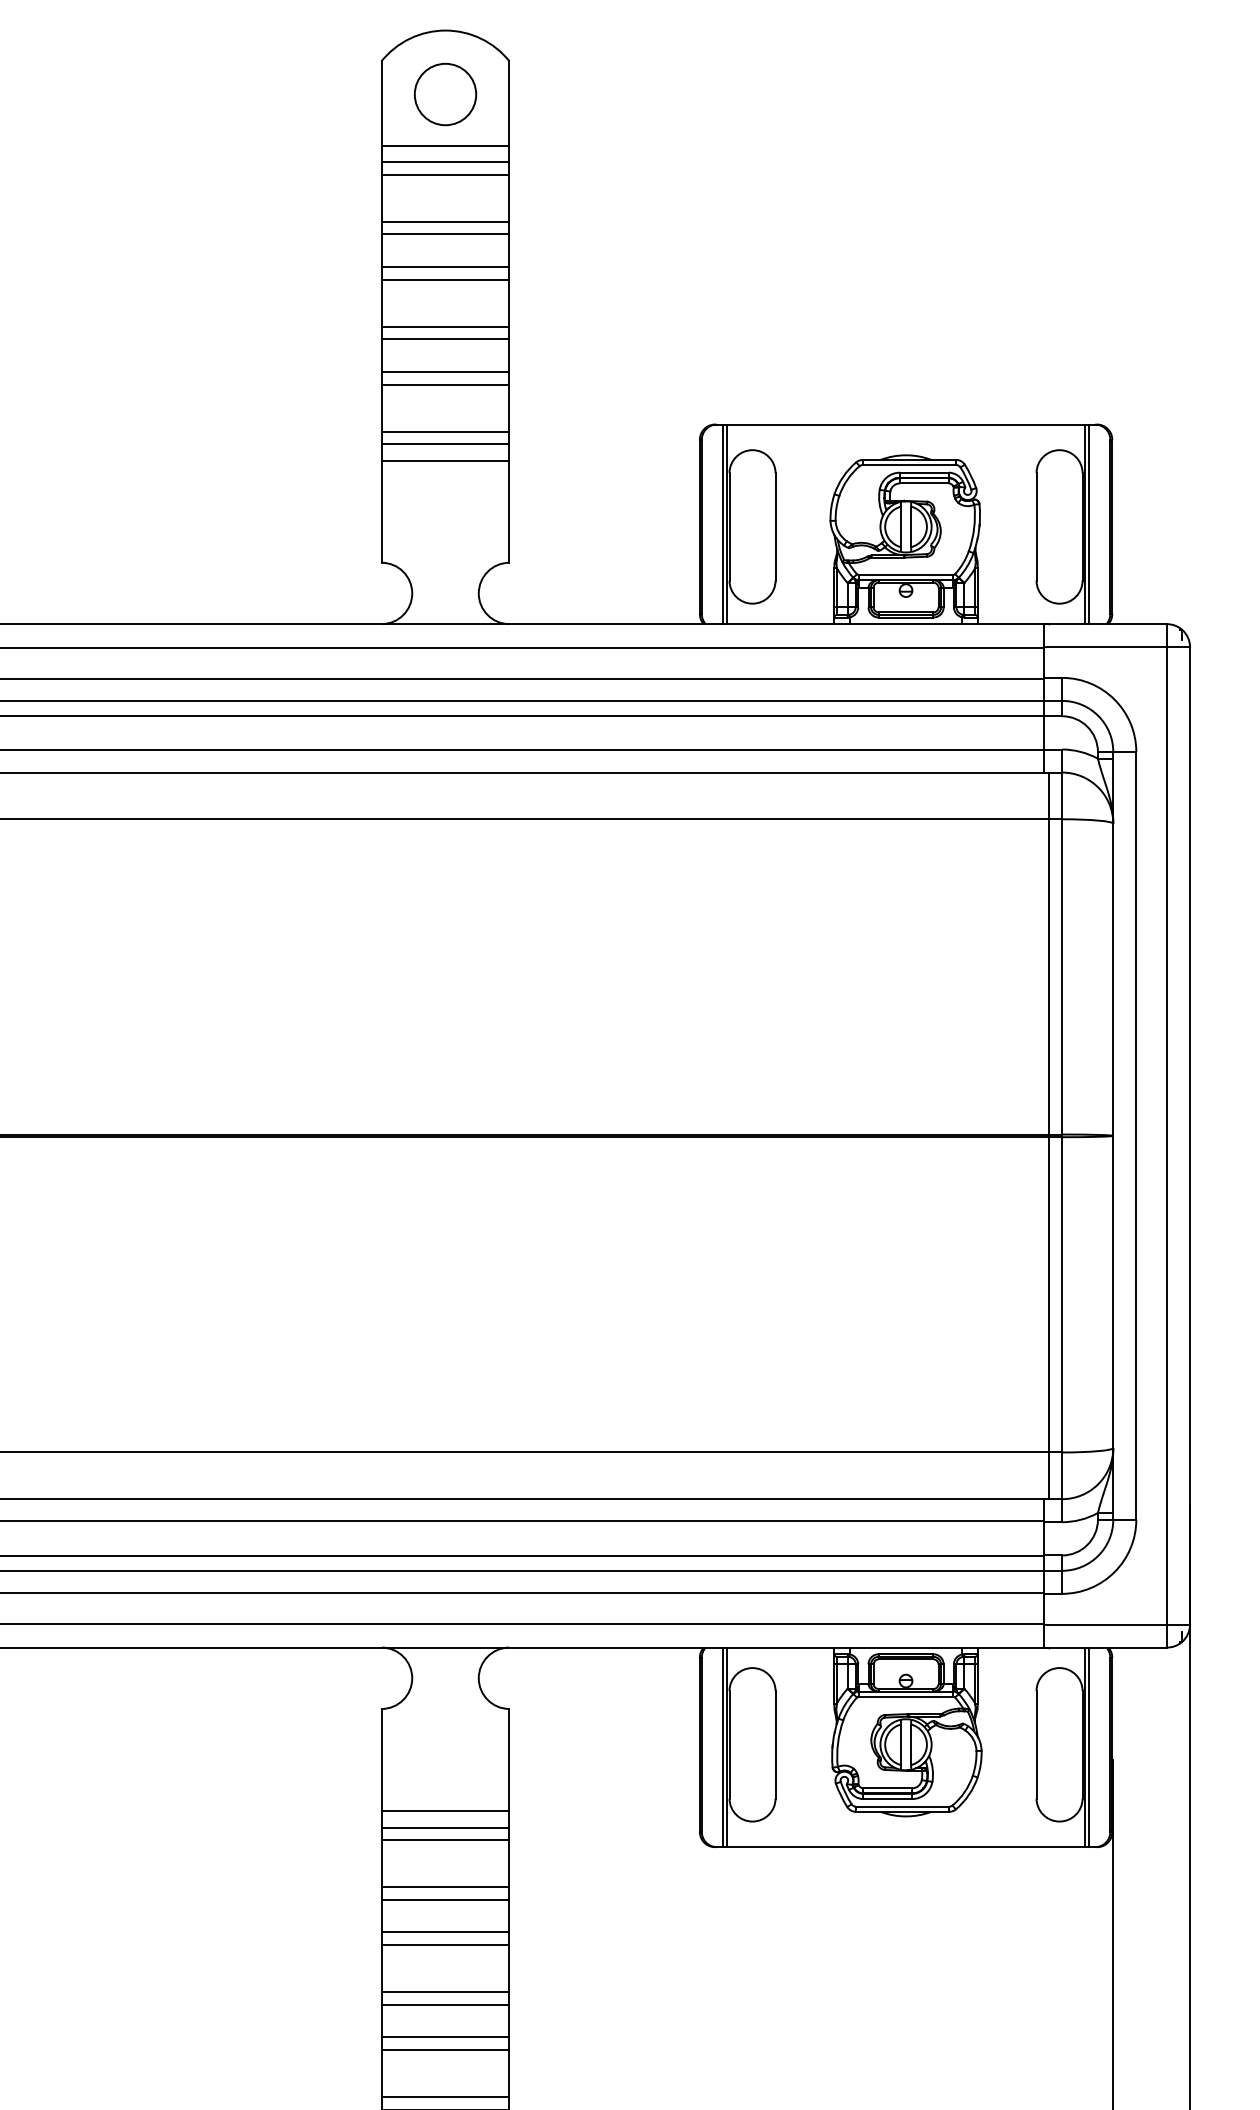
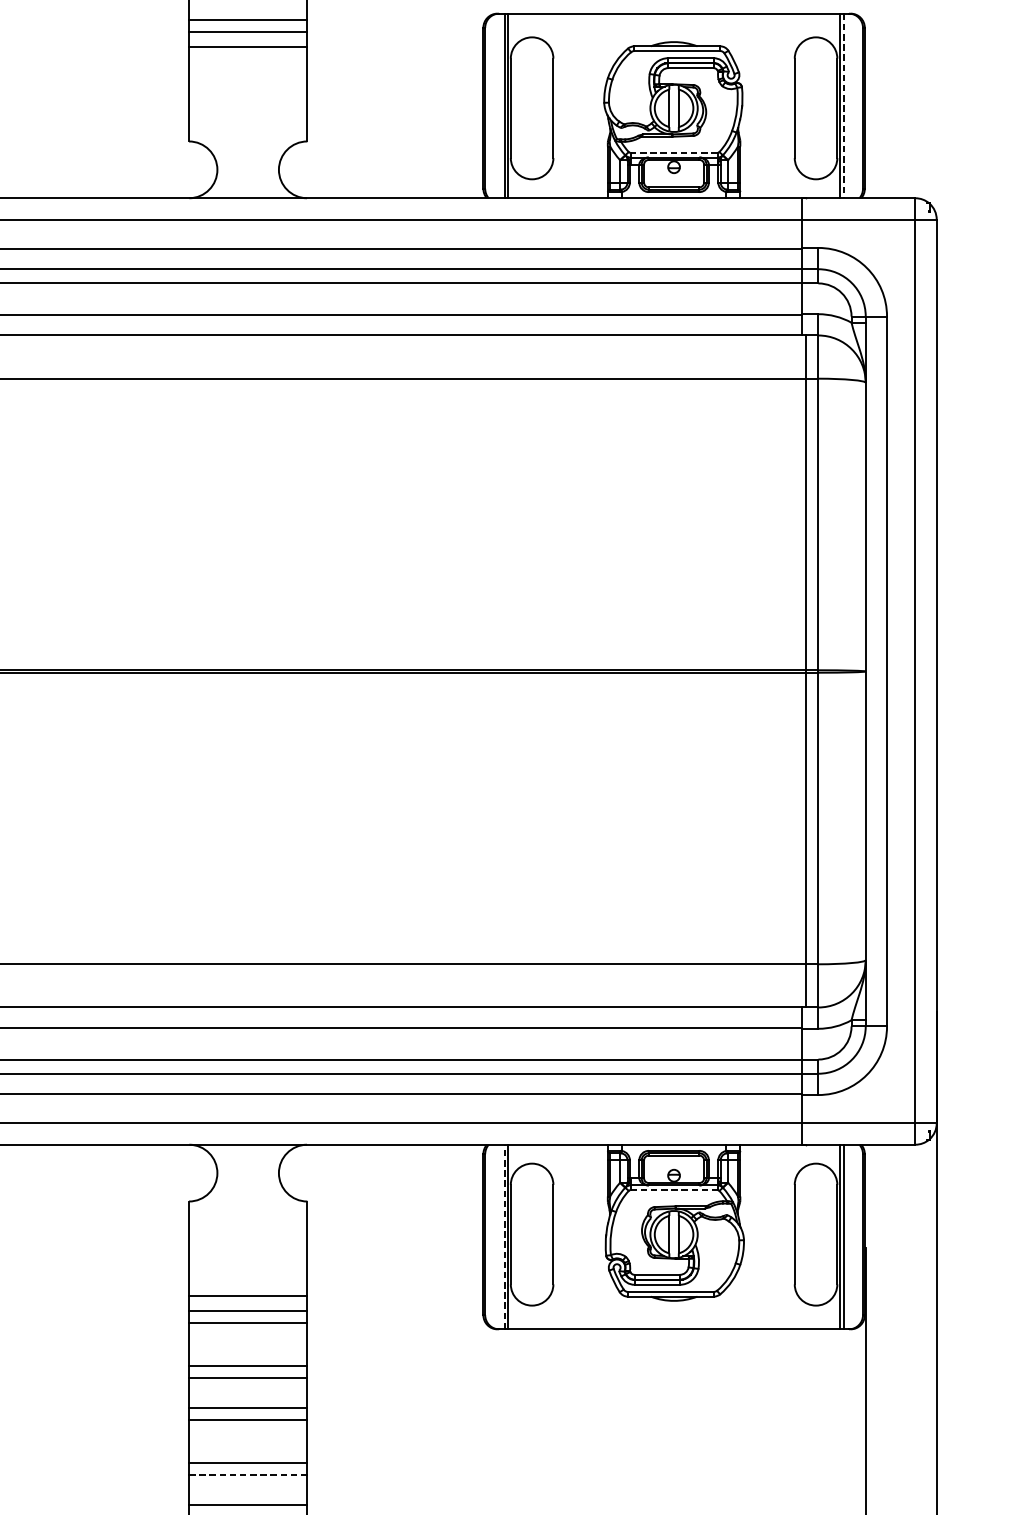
line: (1089, 524) -> (843, 106), solid -> dashed
line: (905, 575) -> (673, 153), solid -> dashed
line: (906, 1696) -> (674, 1189), solid -> dashed
line: (722, 1747) -> (504, 1237), solid -> dashed
line: (445, 2004) -> (248, 1474), solid -> dashed

